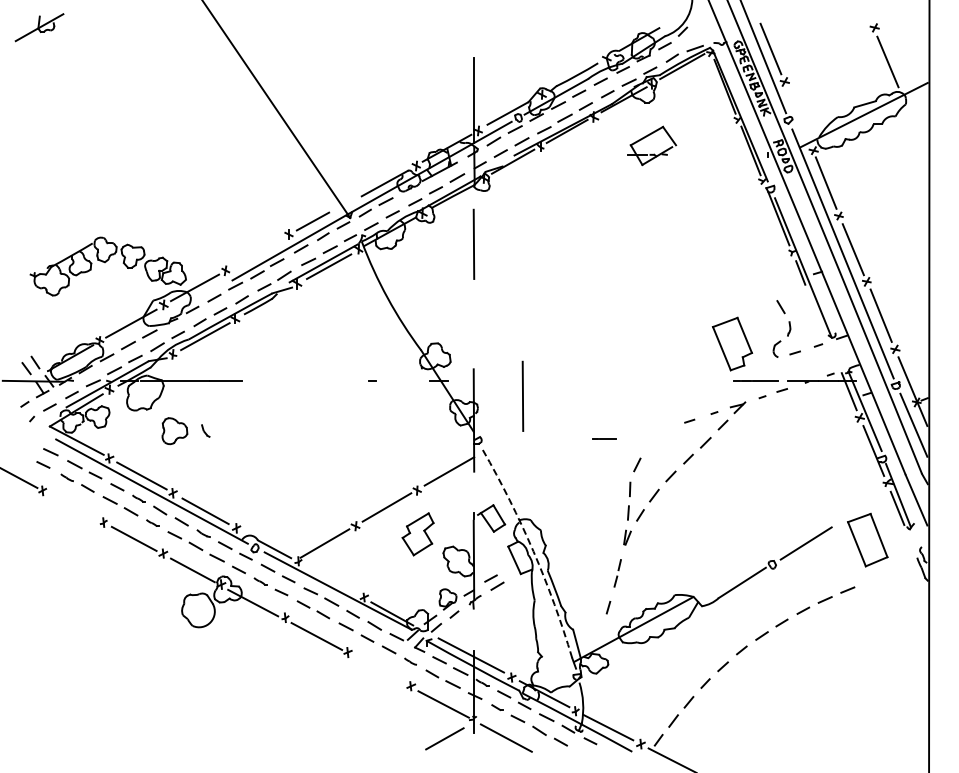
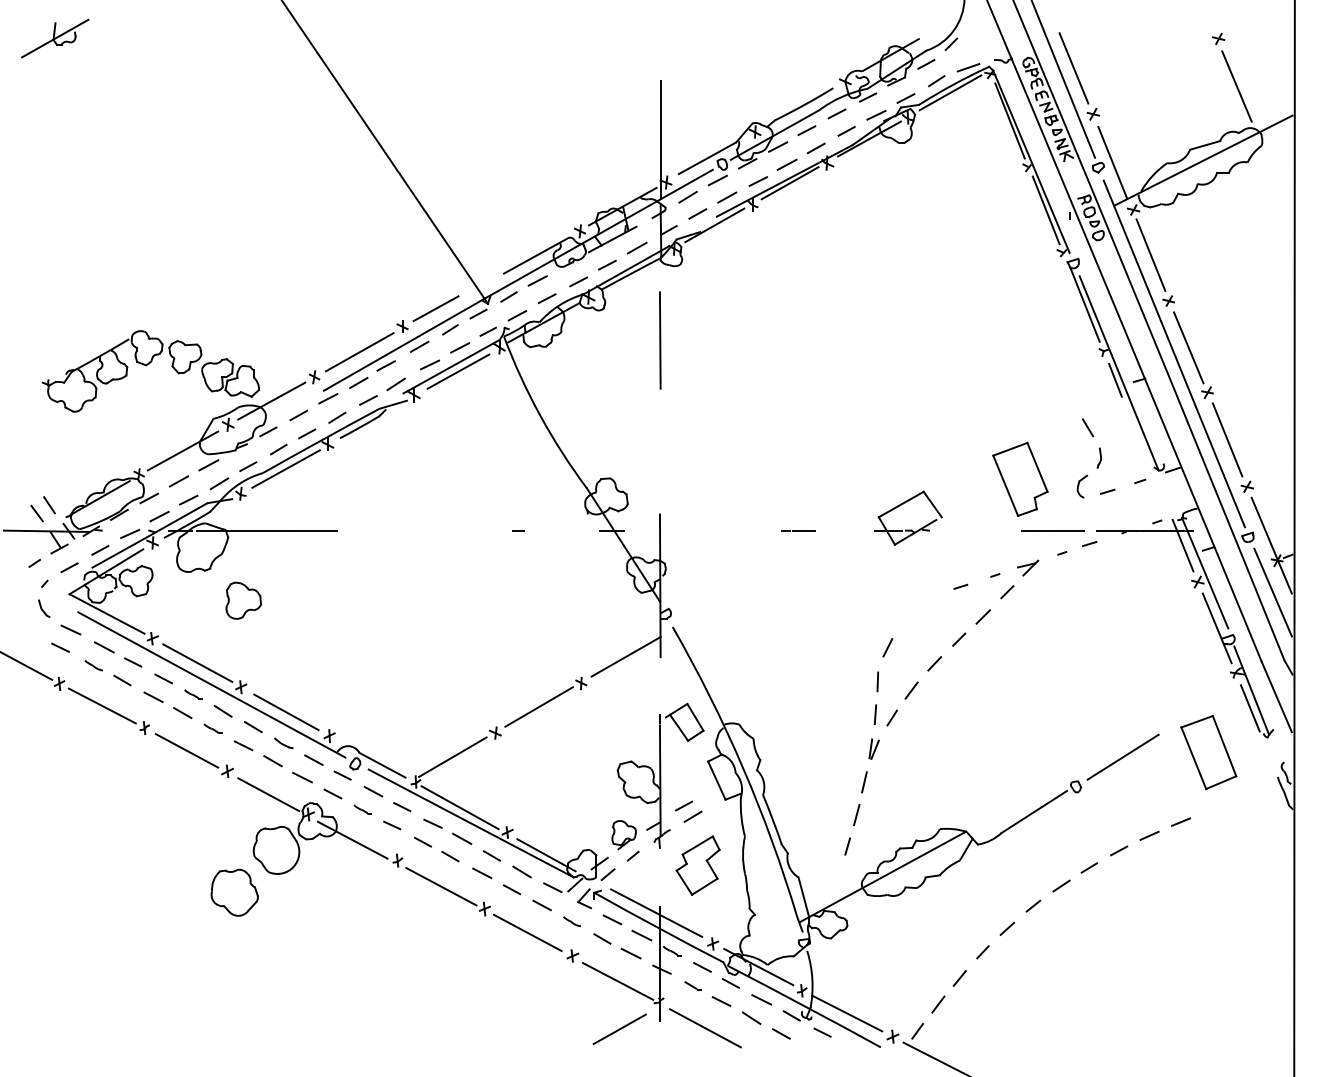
line: (798, 116) -> (1112, 162), added
part: (653, 153) -> (910, 528), moved
line: (257, 252) -> (358, 351), added
line: (522, 395) -> (727, 551), removed
part: (205, 430) -> (43, 608), moved
line: (604, 438) -> (798, 530), moved
line: (73, 506) -> (102, 705), added
part: (417, 534) -> (697, 865), moved
arc: (533, 551) -> (743, 768), dashed -> solid
part: (617, 573) -> (860, 798), size x1.43
line: (329, 579) -> (459, 807), added
part: (168, 640) -> (234, 892), added
line: (378, 669) -> (527, 932), added

